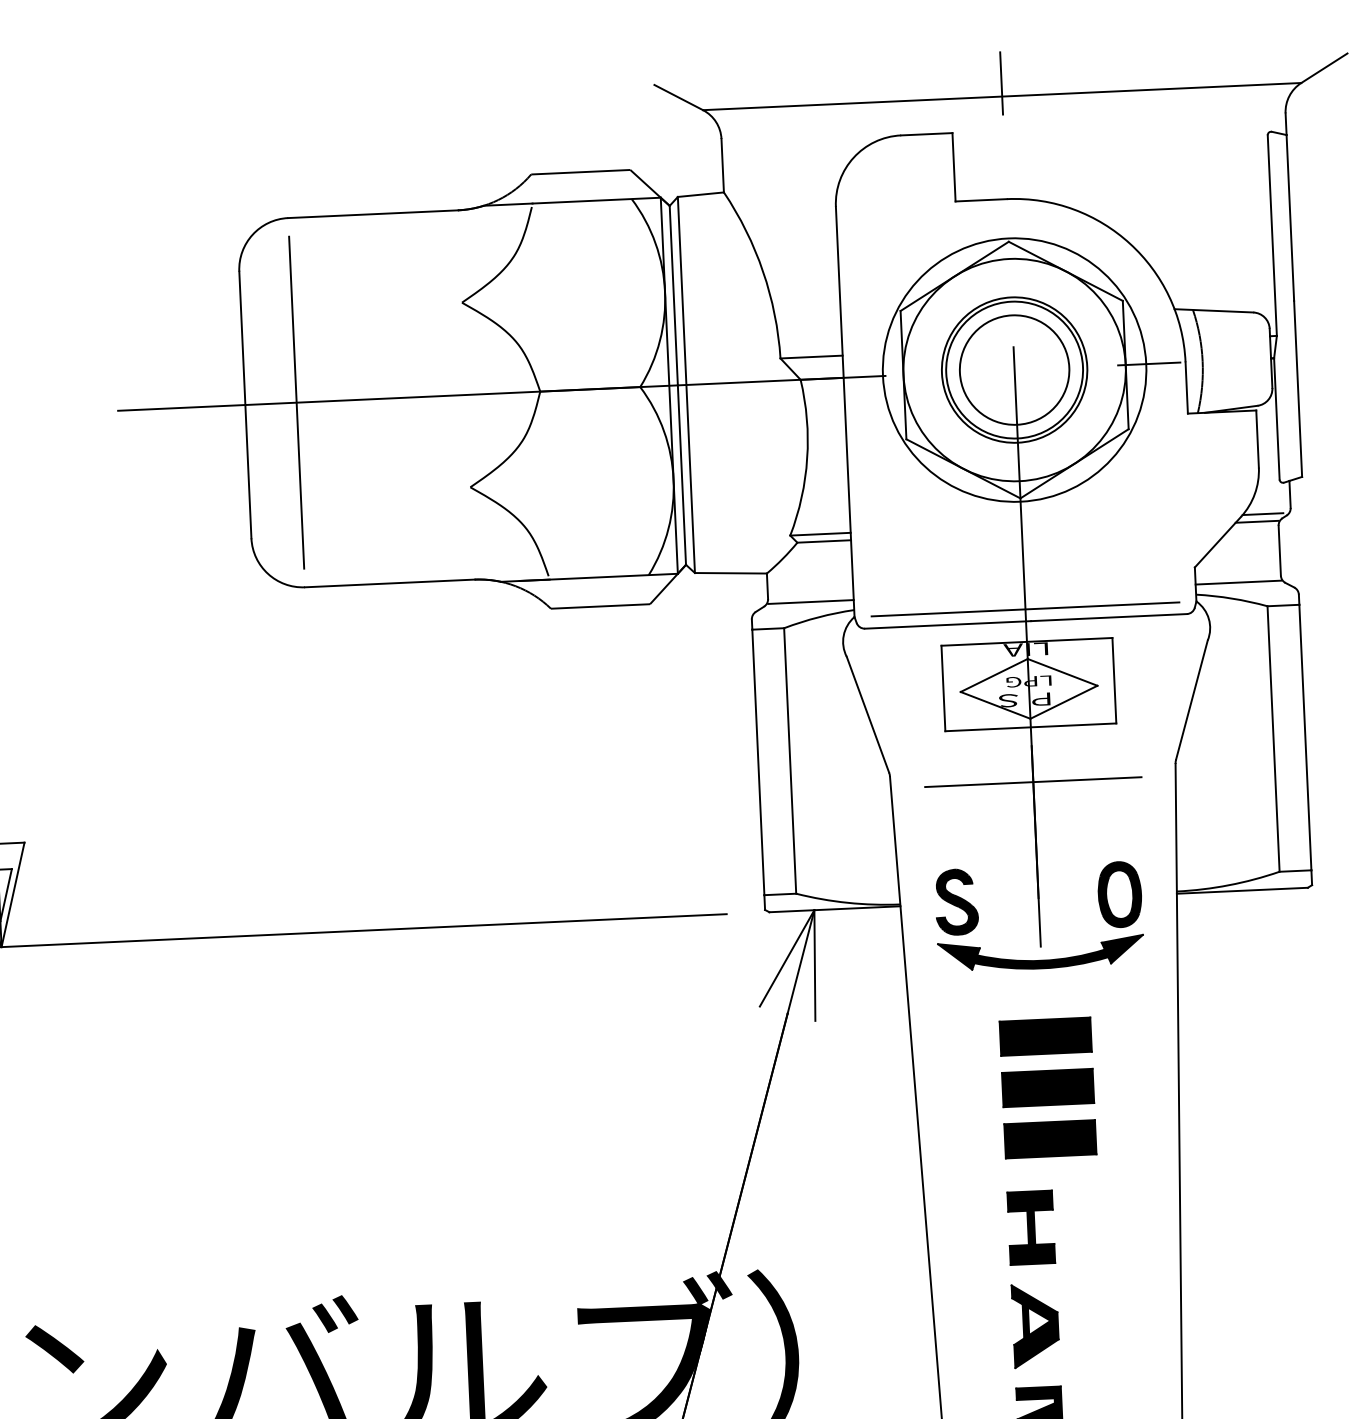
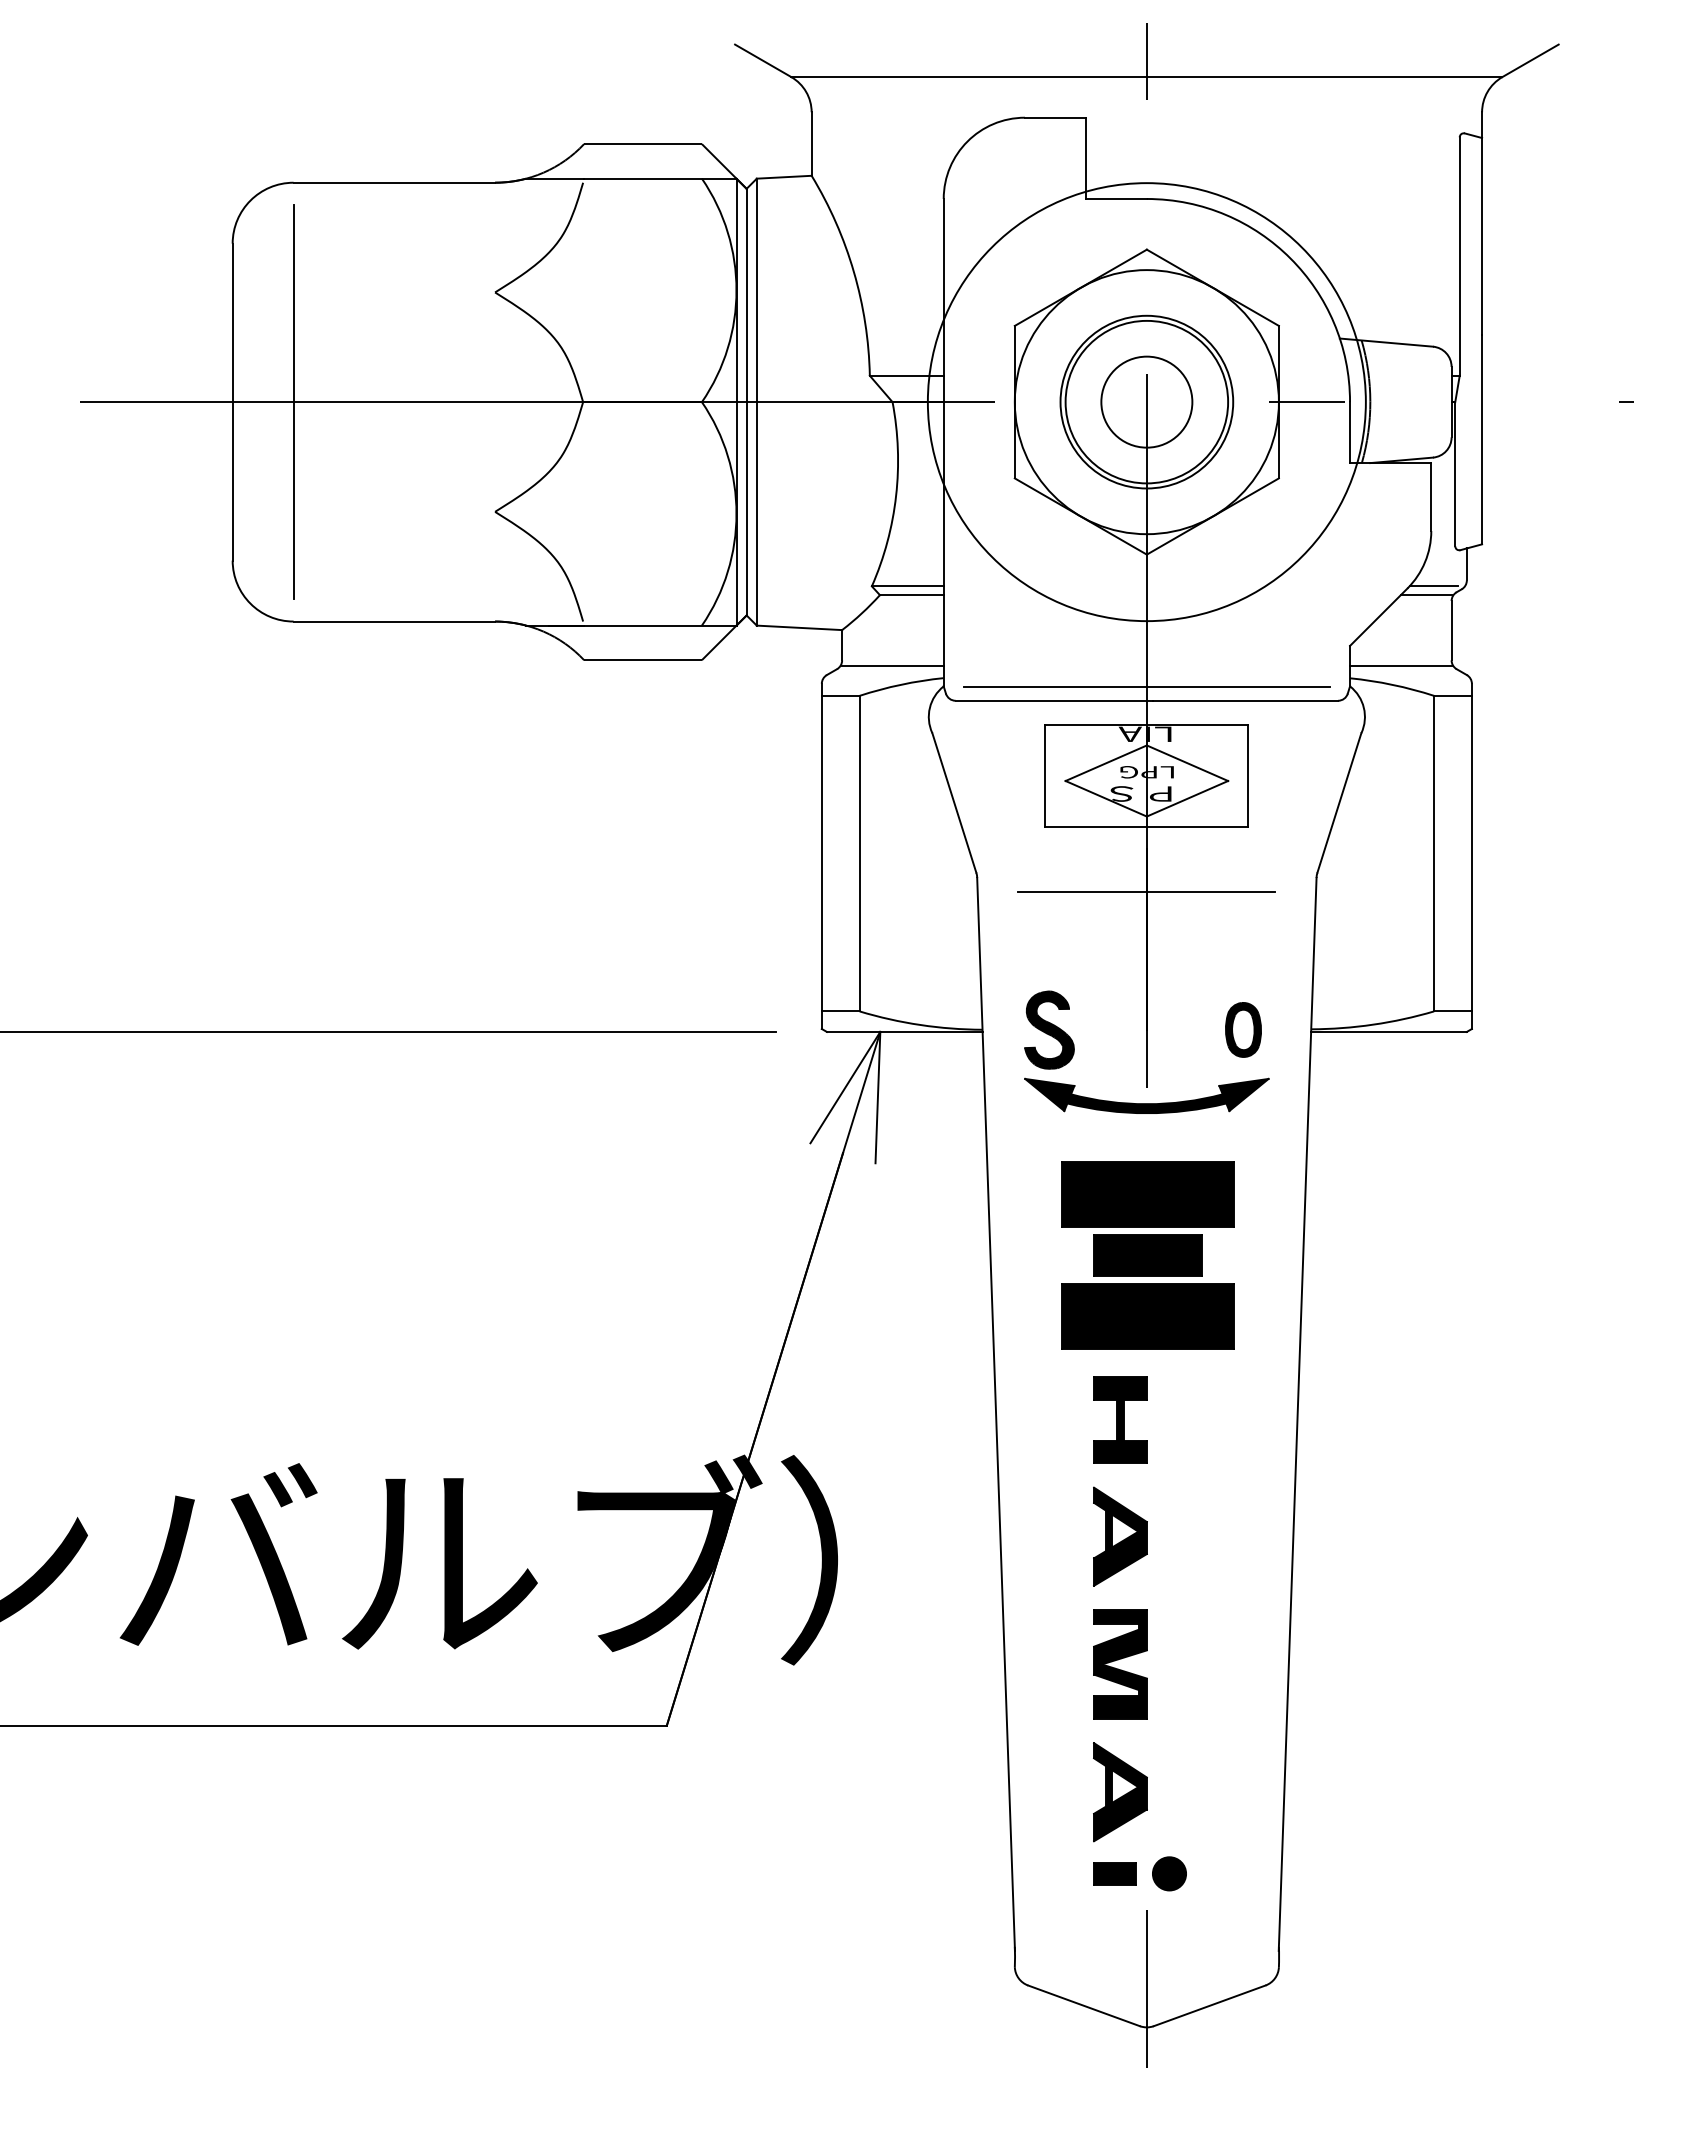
circle: (1014, 369) -> (1146, 401), size x1.4
circle: (1014, 370) -> (1146, 402), size x0.7
part: (1119, 894) -> (1243, 1029), size x0.7
part: (1045, 1036) -> (1147, 1194), size x1.6
part: (1050, 1139) -> (1147, 1316), size x1.6

